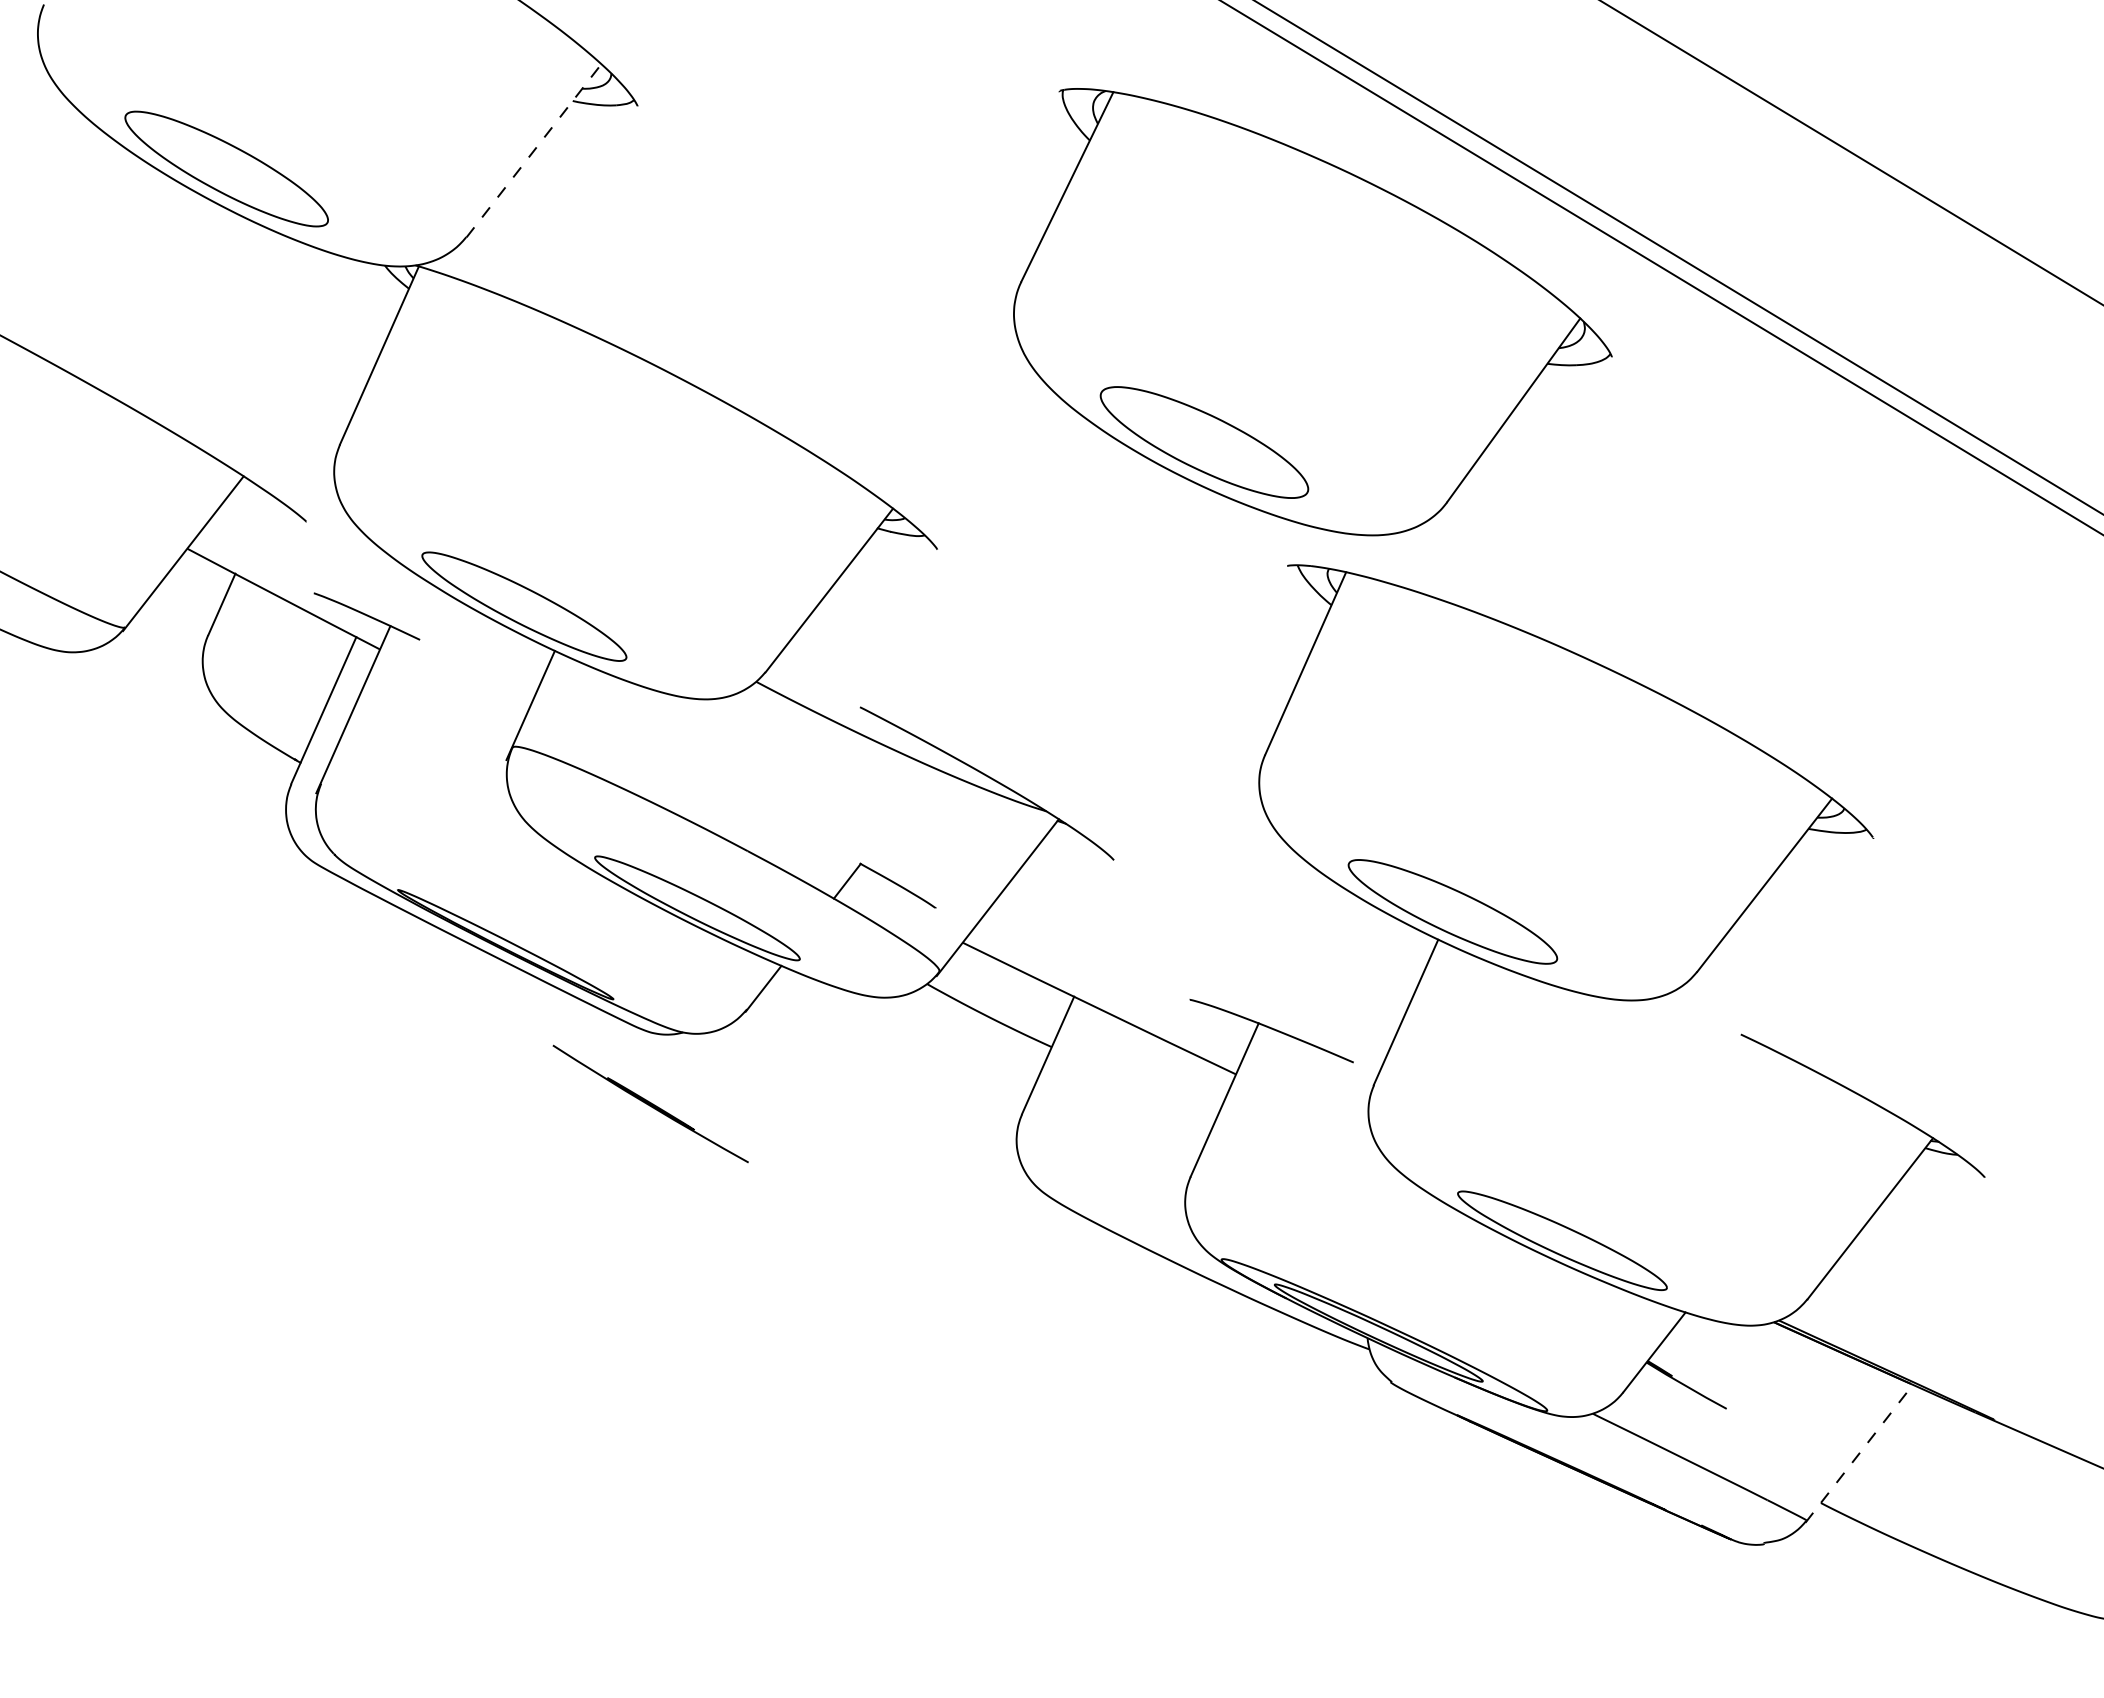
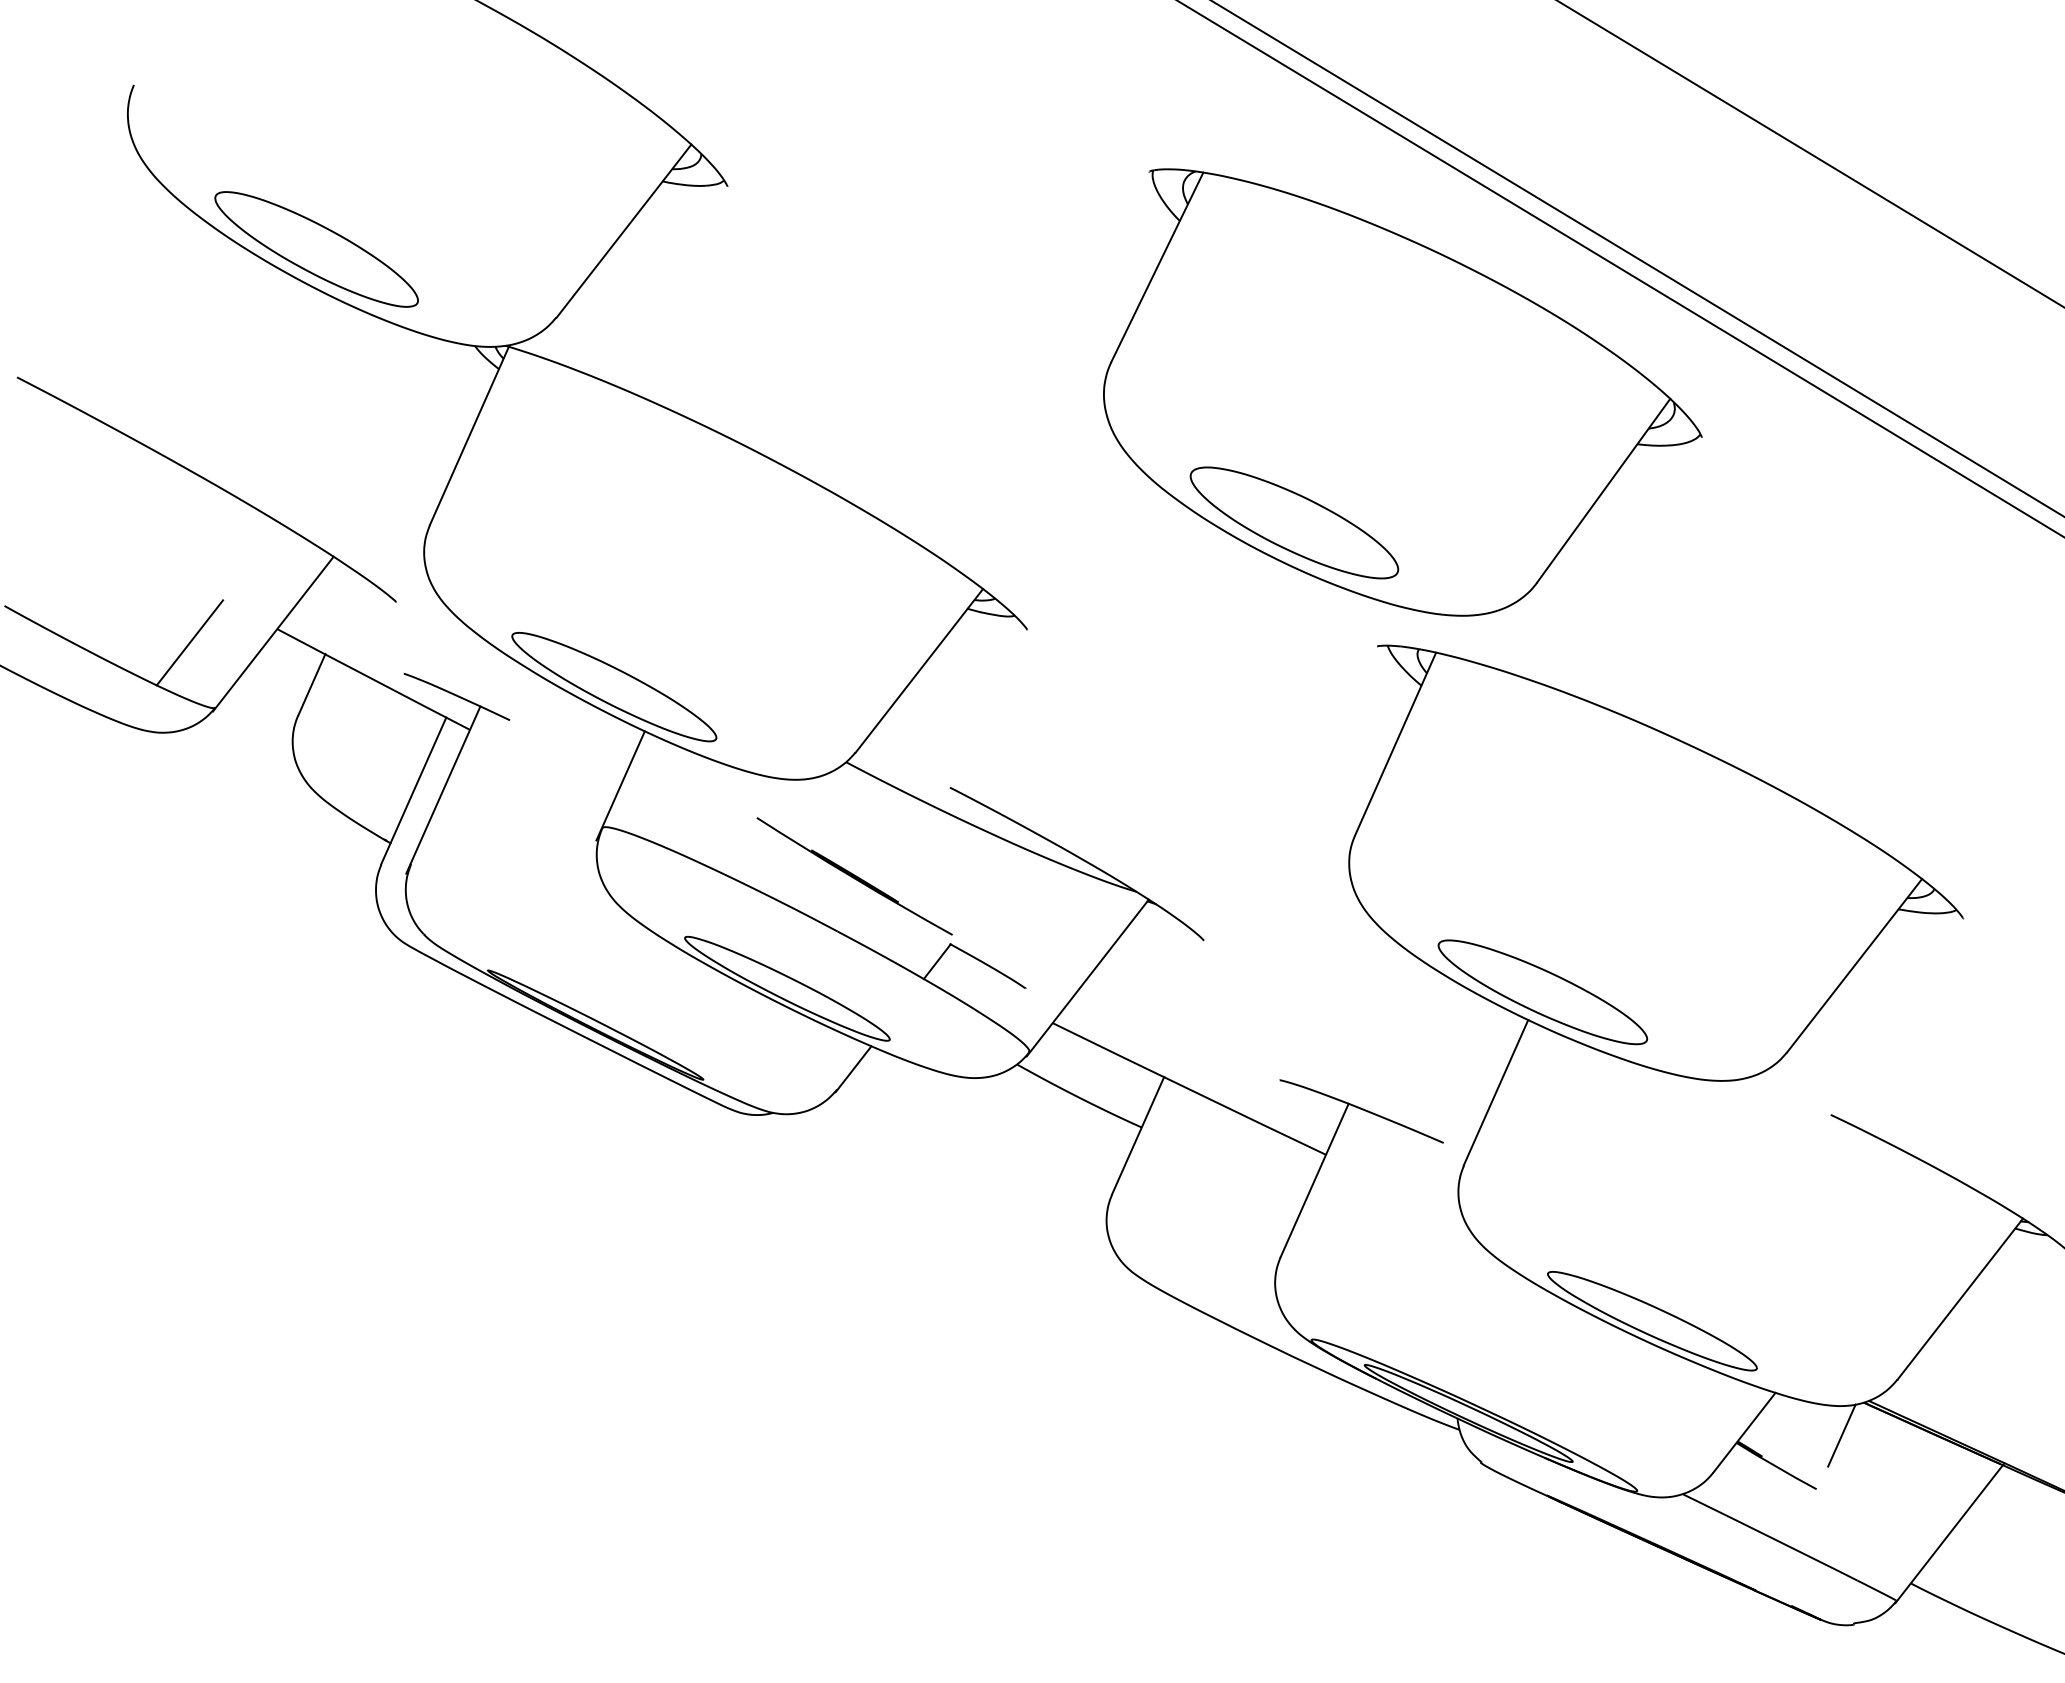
line: (533, 150) -> (623, 230), dashed -> solid
line: (99, 561) -> (189, 641), added
part: (650, 1103) -> (854, 875), moved
line: (1751, 1355) -> (1841, 1435), added
line: (1859, 1452) -> (1949, 1532), dashed -> solid

